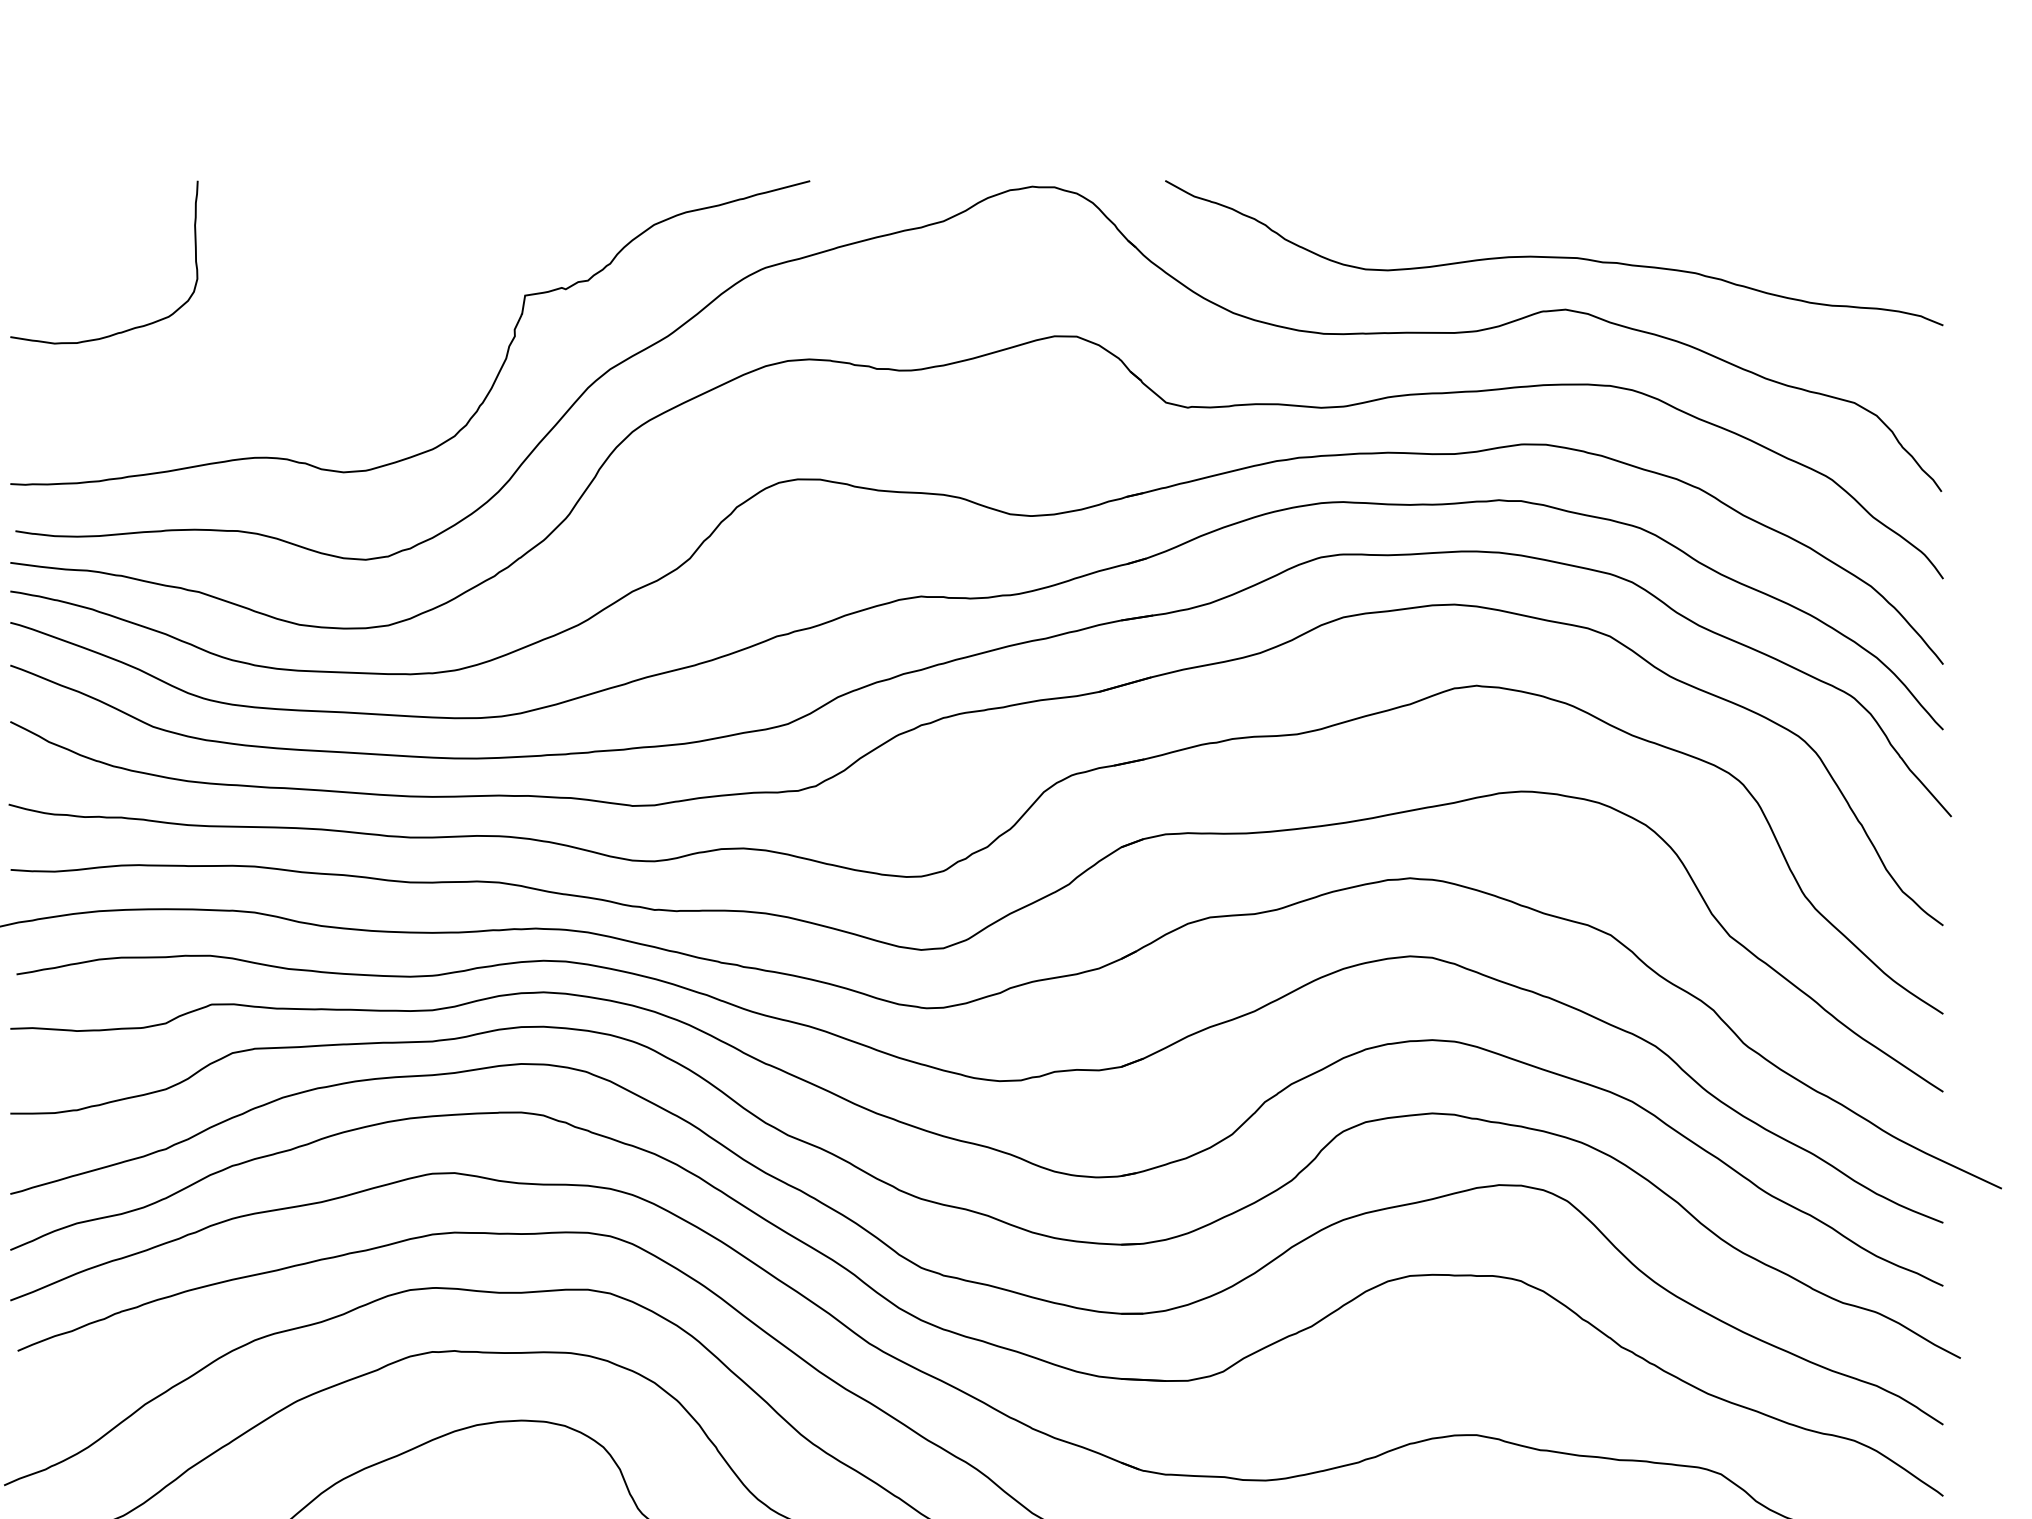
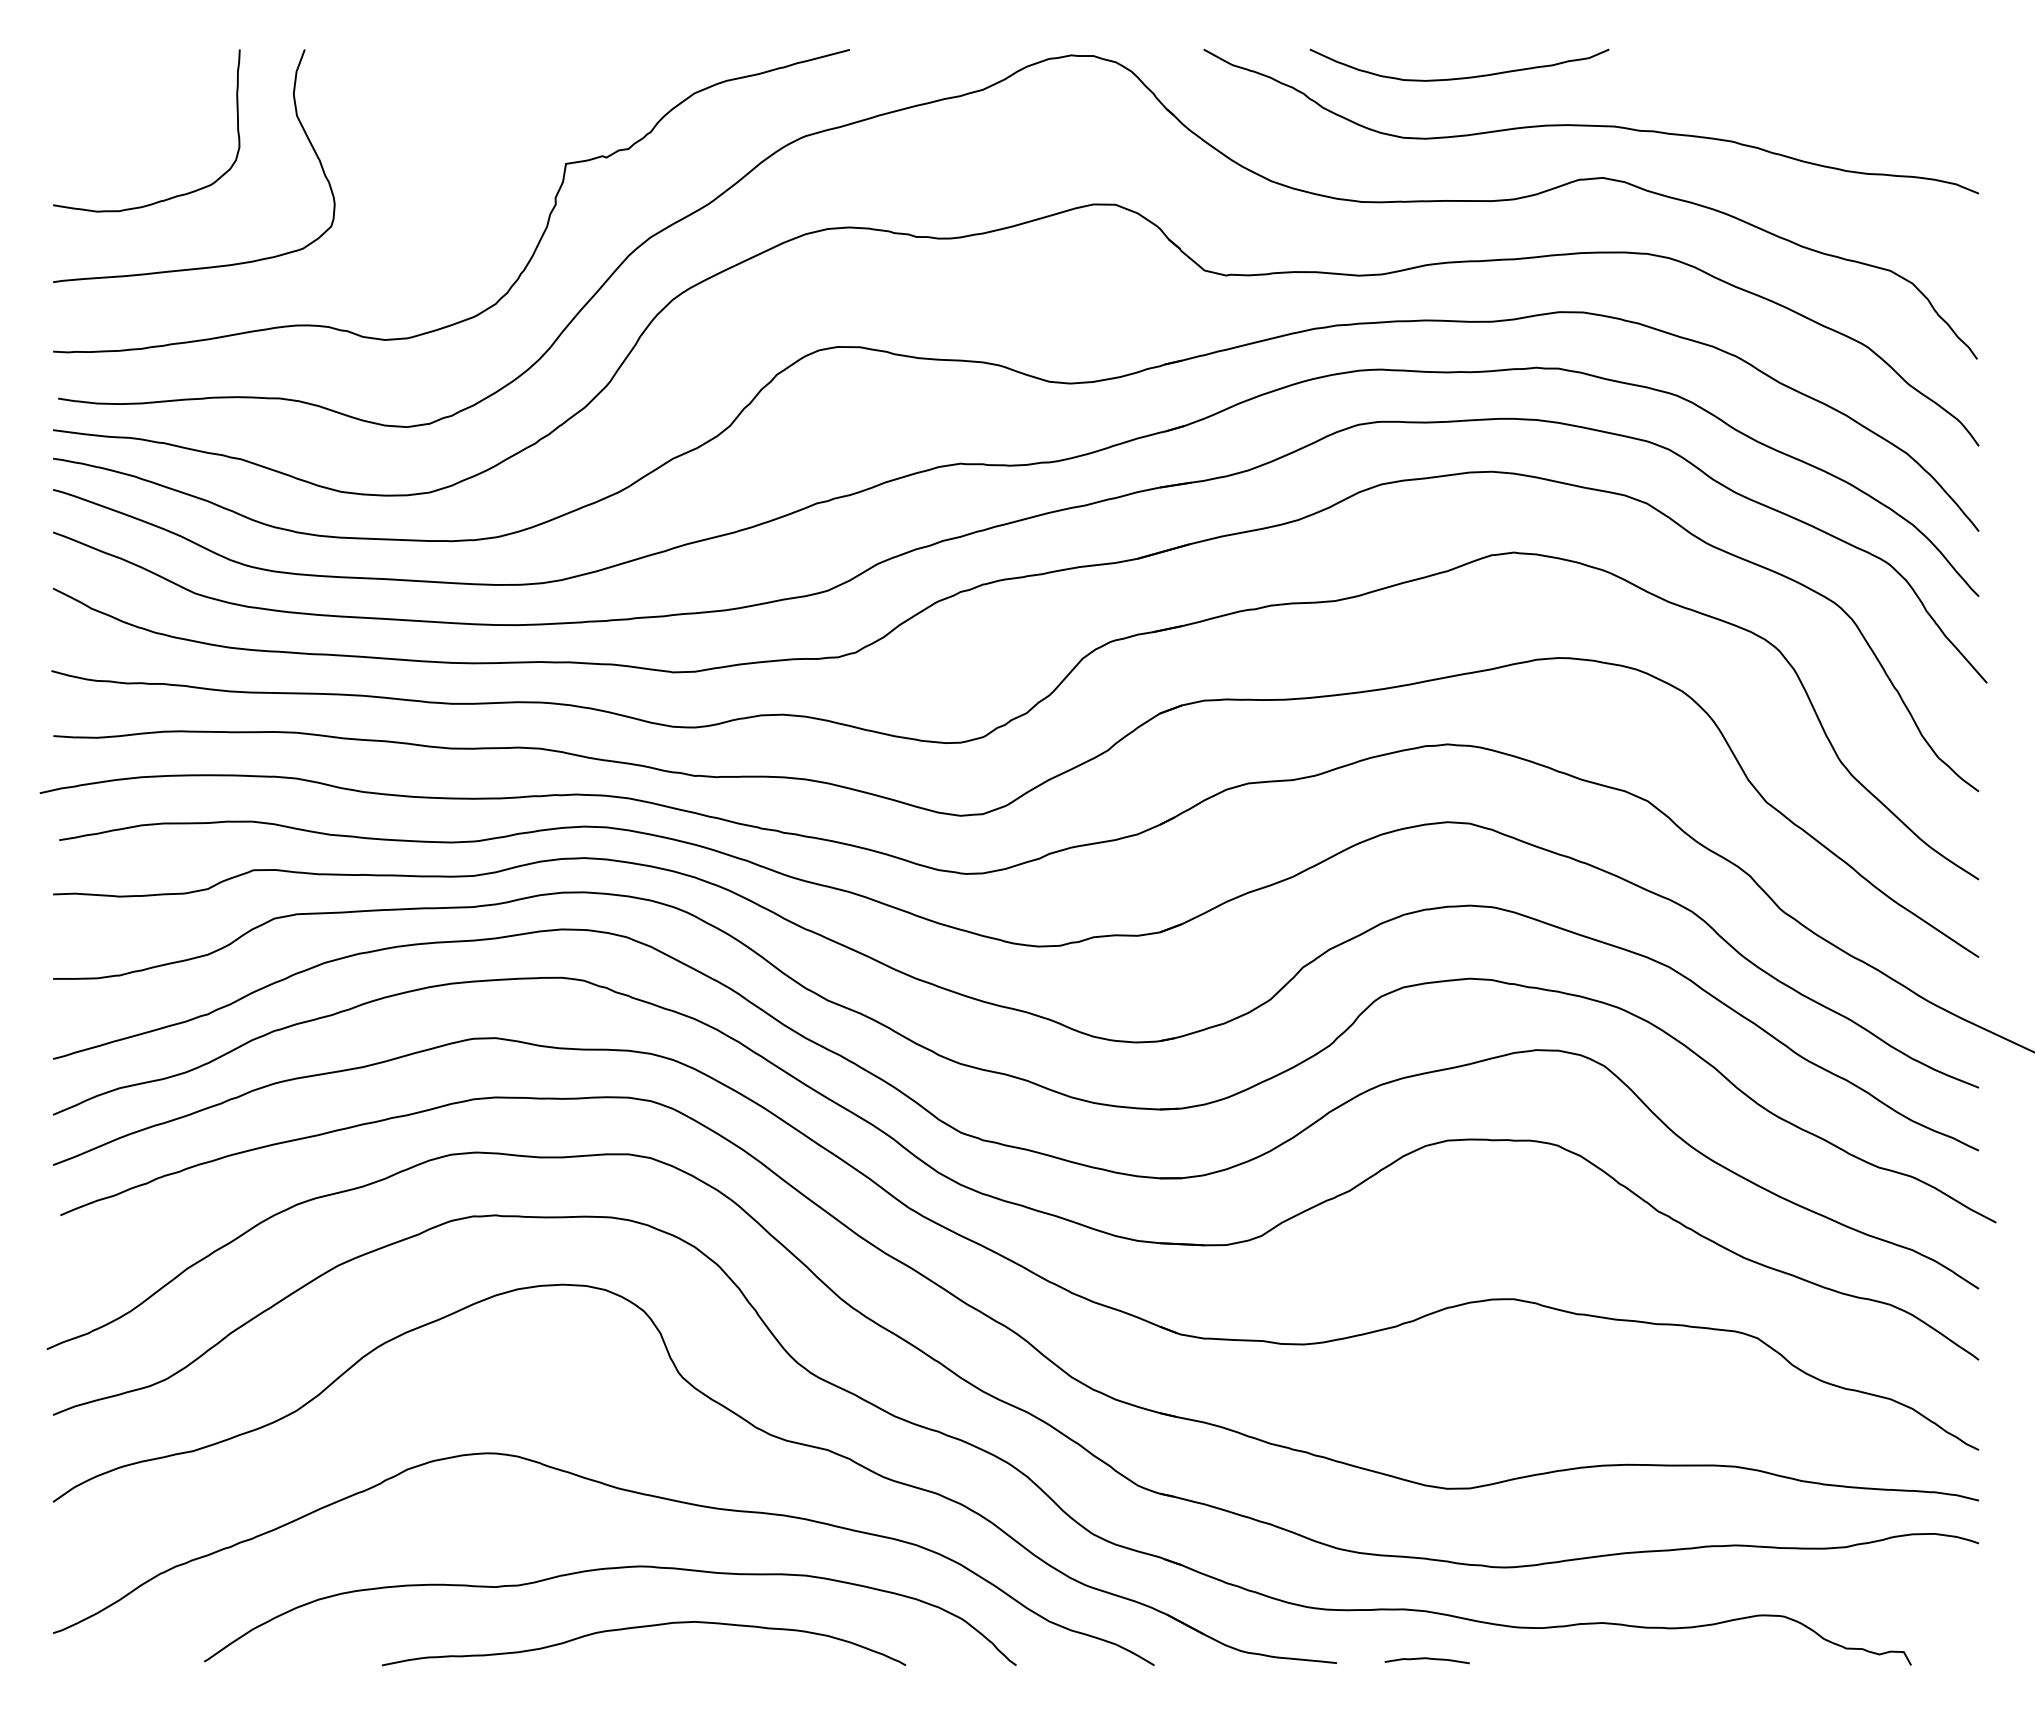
curve: (1421, 208) -> (1459, 77), added
curve: (165, 398) -> (207, 266), added

